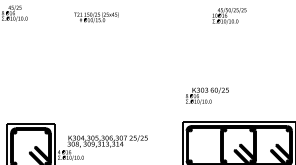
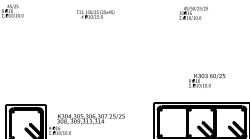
text: (96, 17) -> (95, 14), moved
text: (207, 95) -> (207, 80), moved

